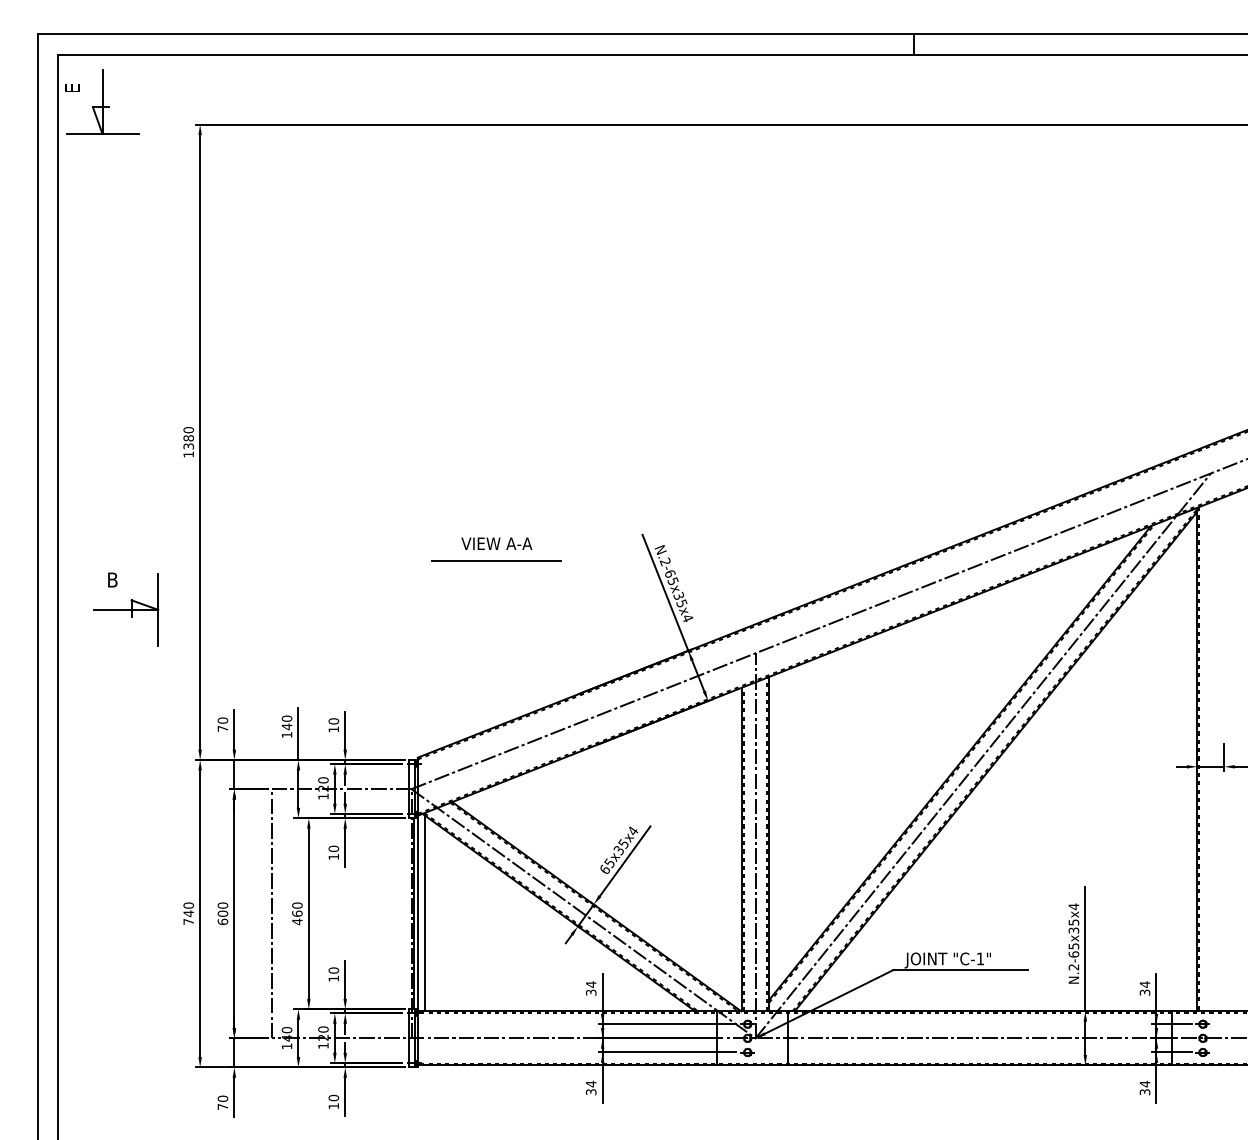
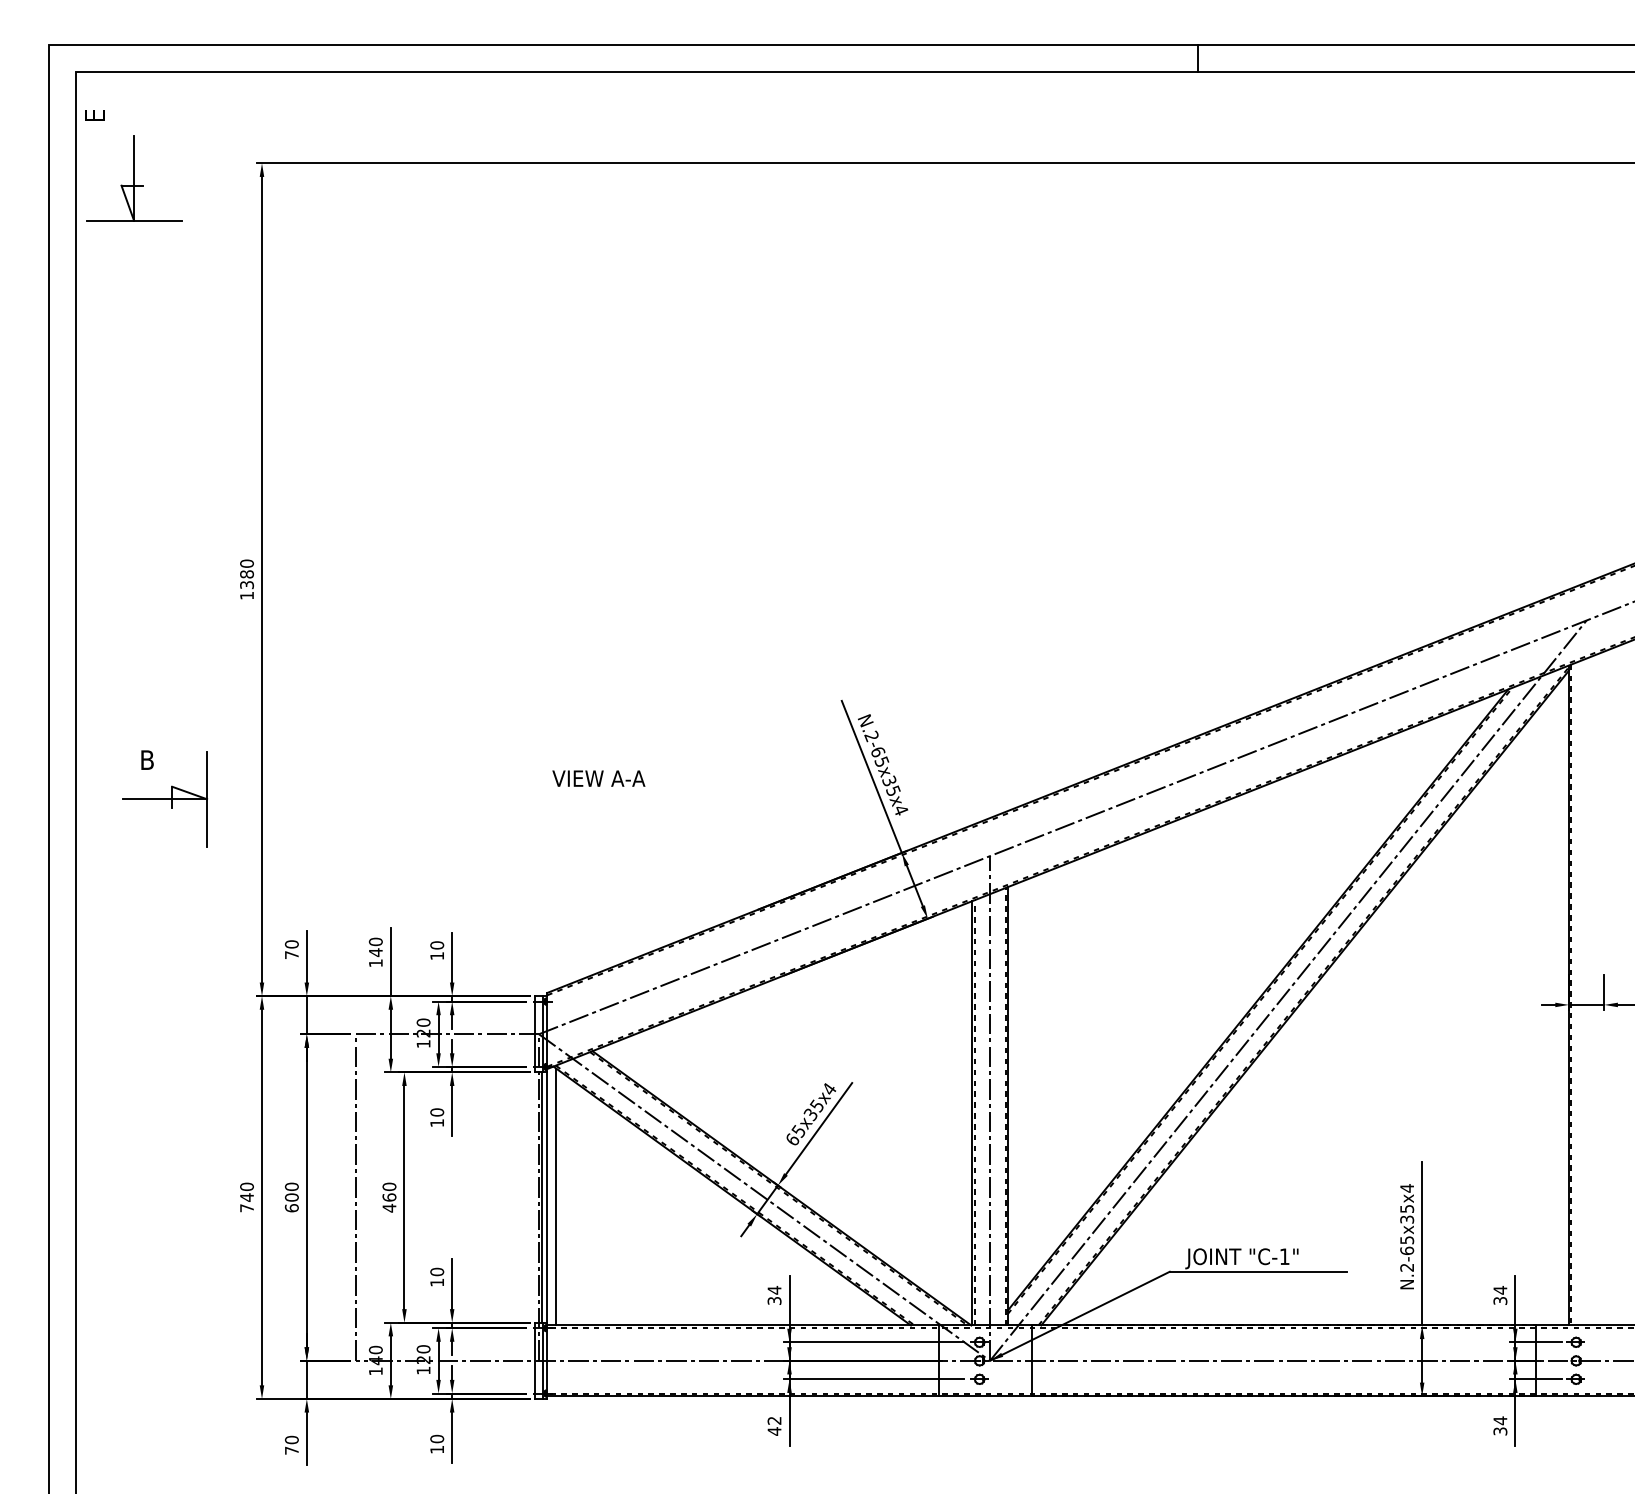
part: (102, 101) -> (134, 178), moved
text: (496, 543) -> (598, 778), moved
line: (495, 561) -> (649, 735), removed
text: (591, 1087) -> (774, 1425), 34 -> 42

